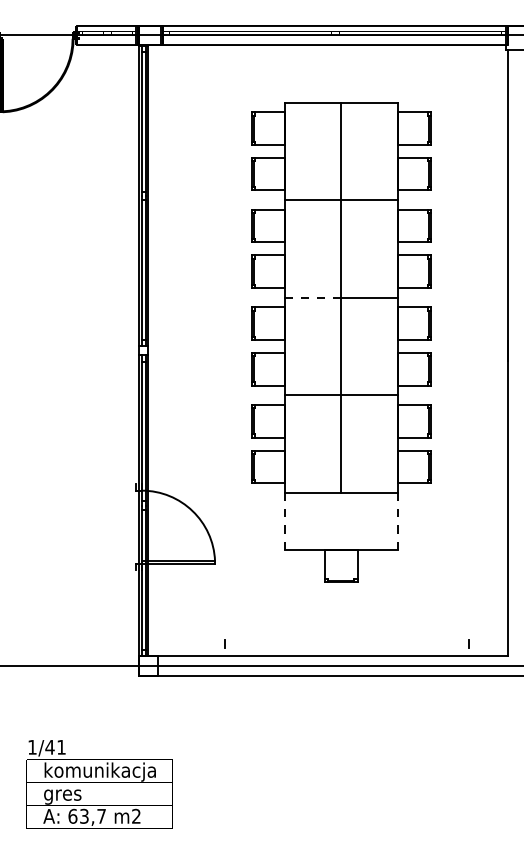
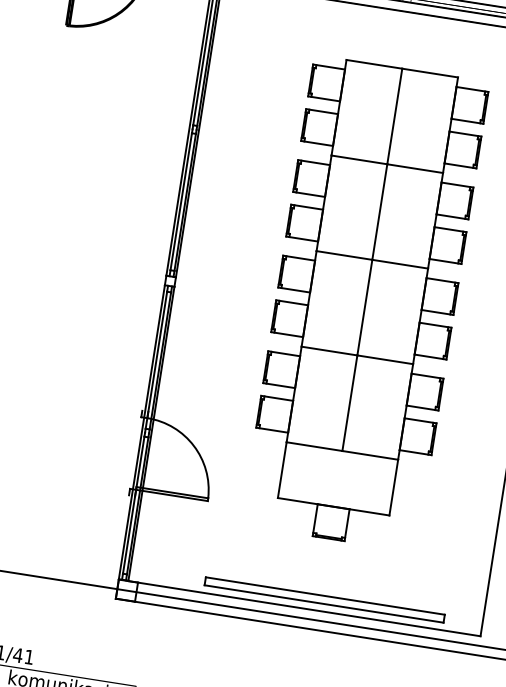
line: (312, 297) -> (344, 255), dashed -> solid
line: (284, 521) -> (282, 470), dashed -> solid
line: (398, 521) -> (393, 487), dashed -> solid
line: (347, 640) -> (325, 596), added
line: (347, 648) -> (324, 604), added

